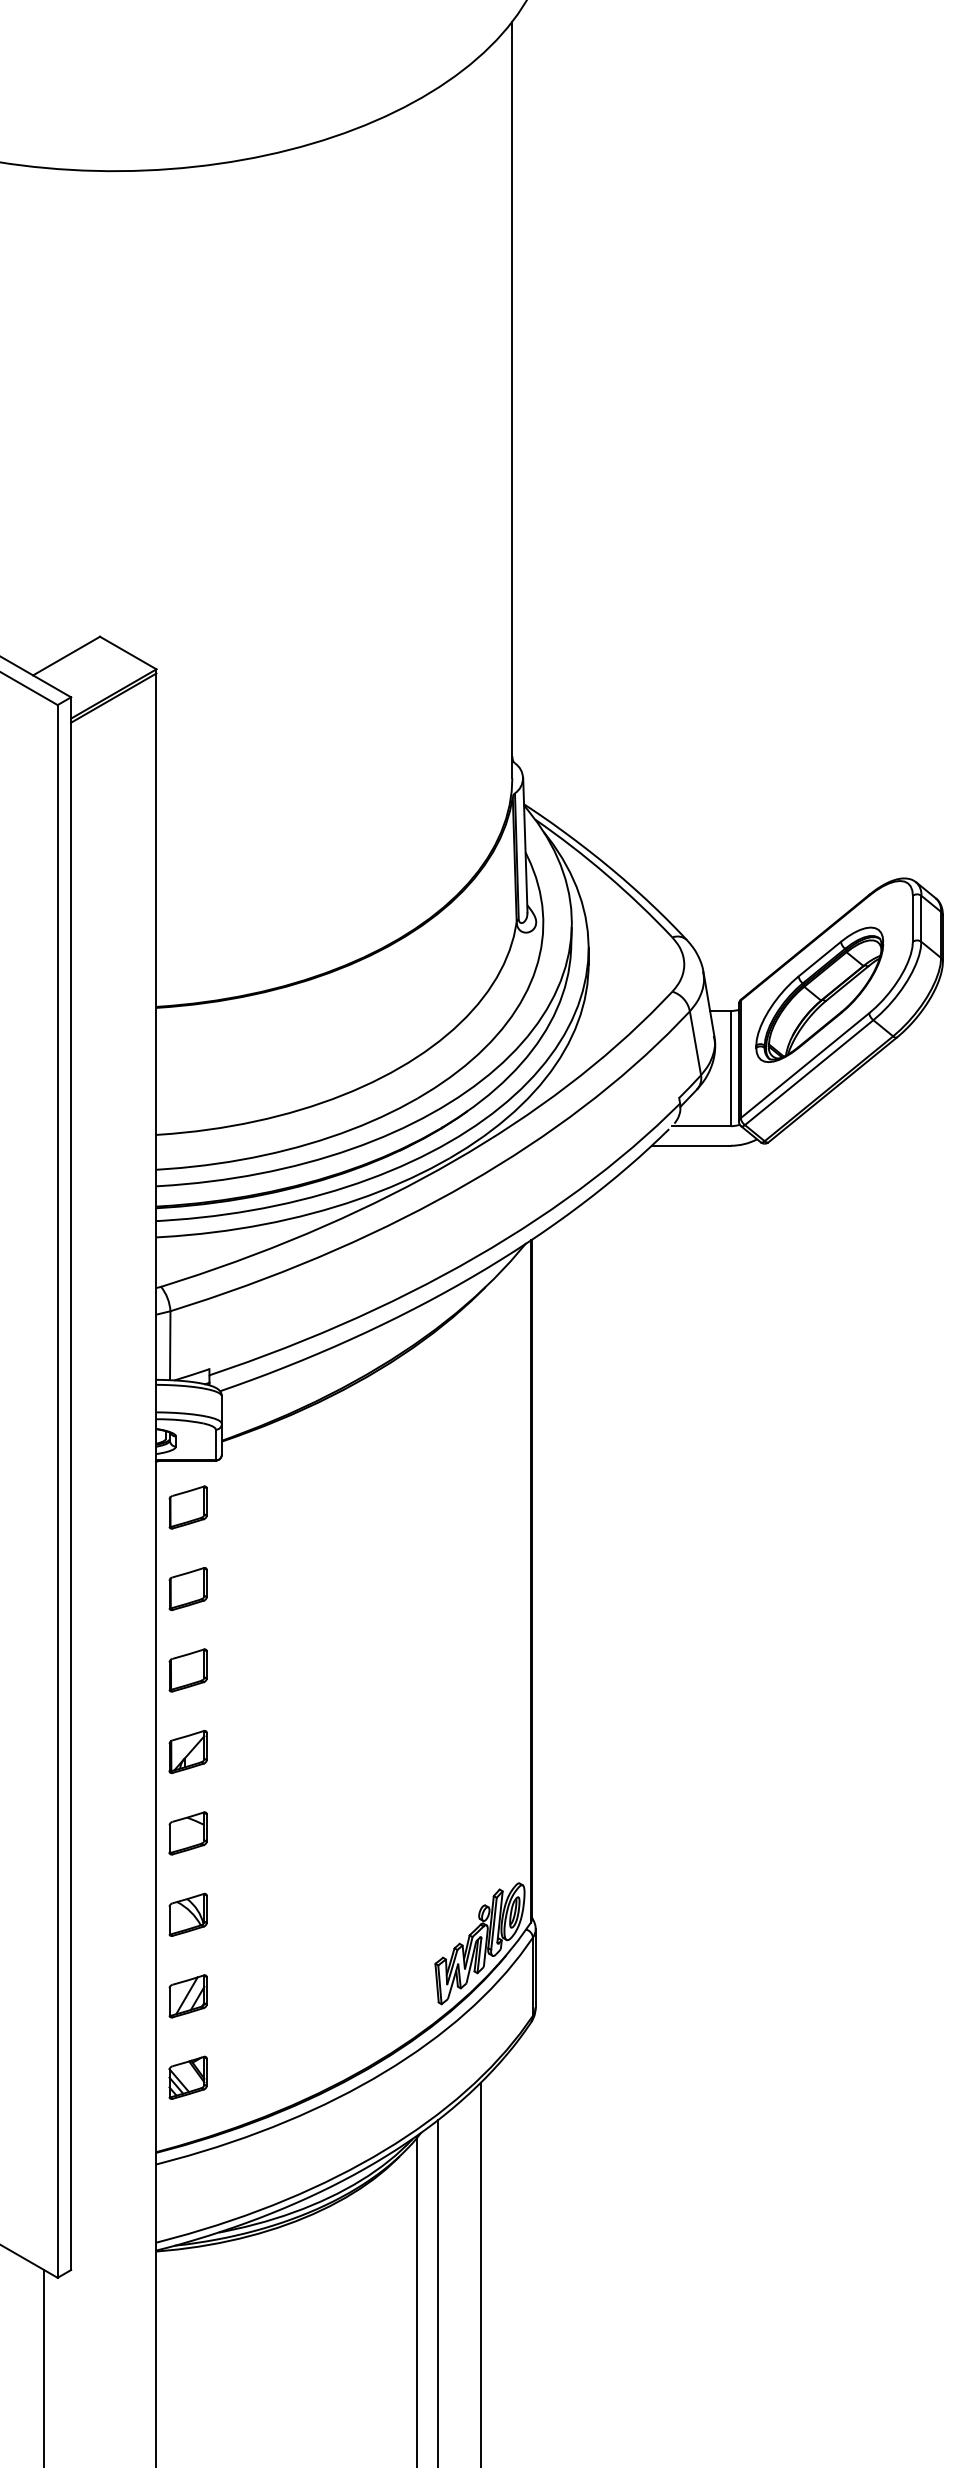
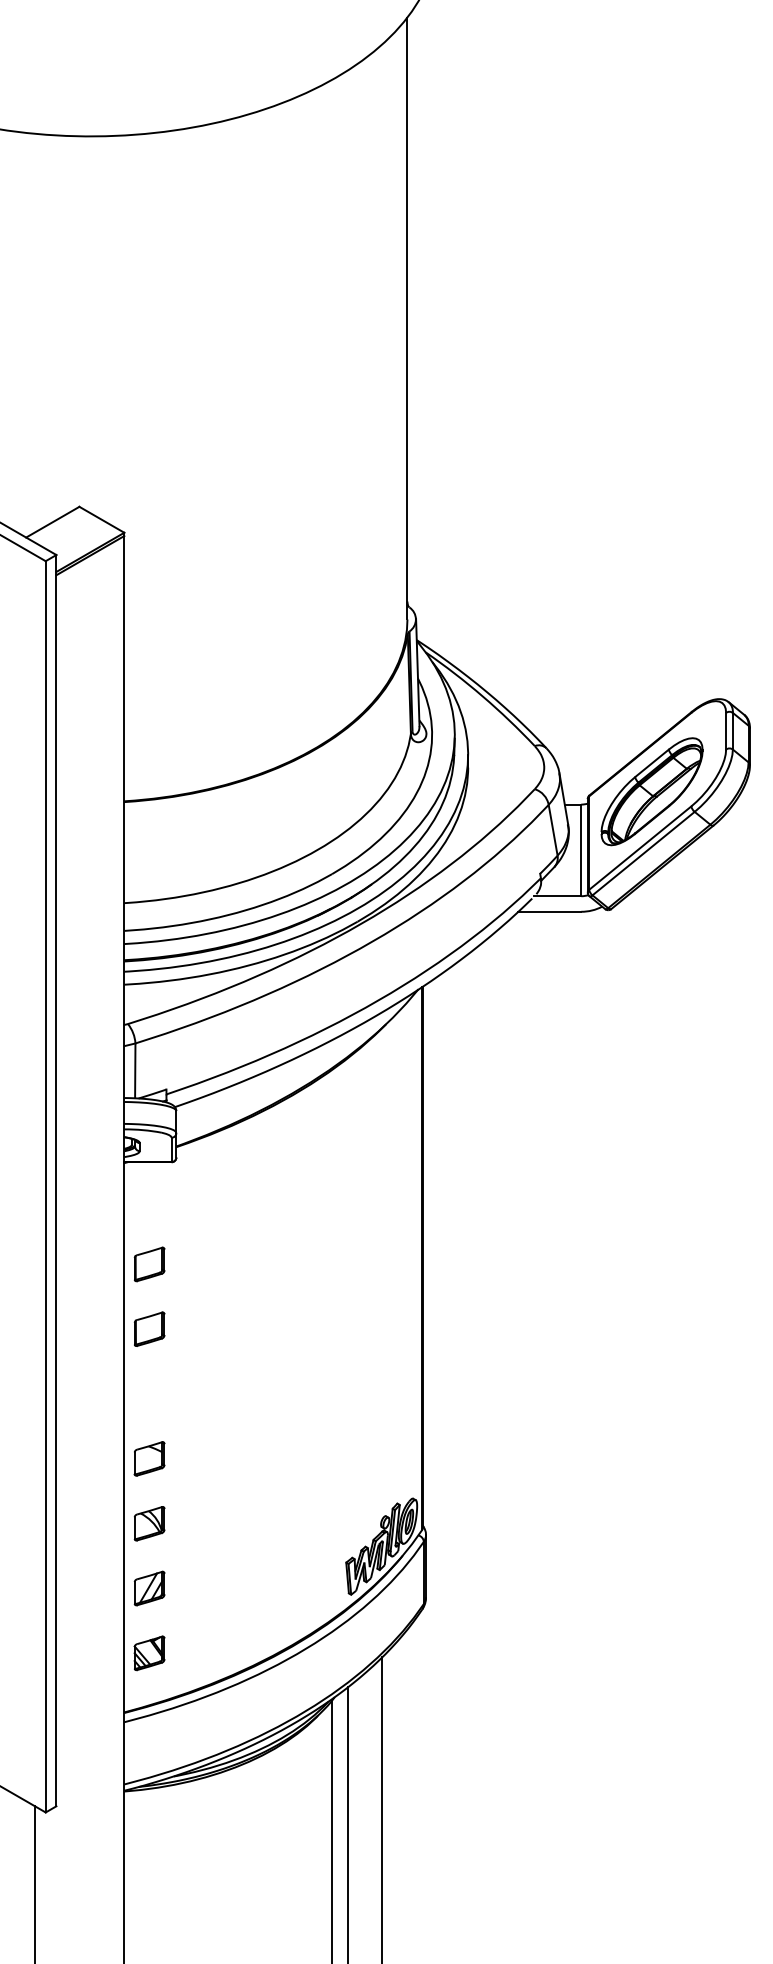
part: (187, 1507) -> (149, 1199), removed
part: (187, 1751) -> (149, 1393), removed

